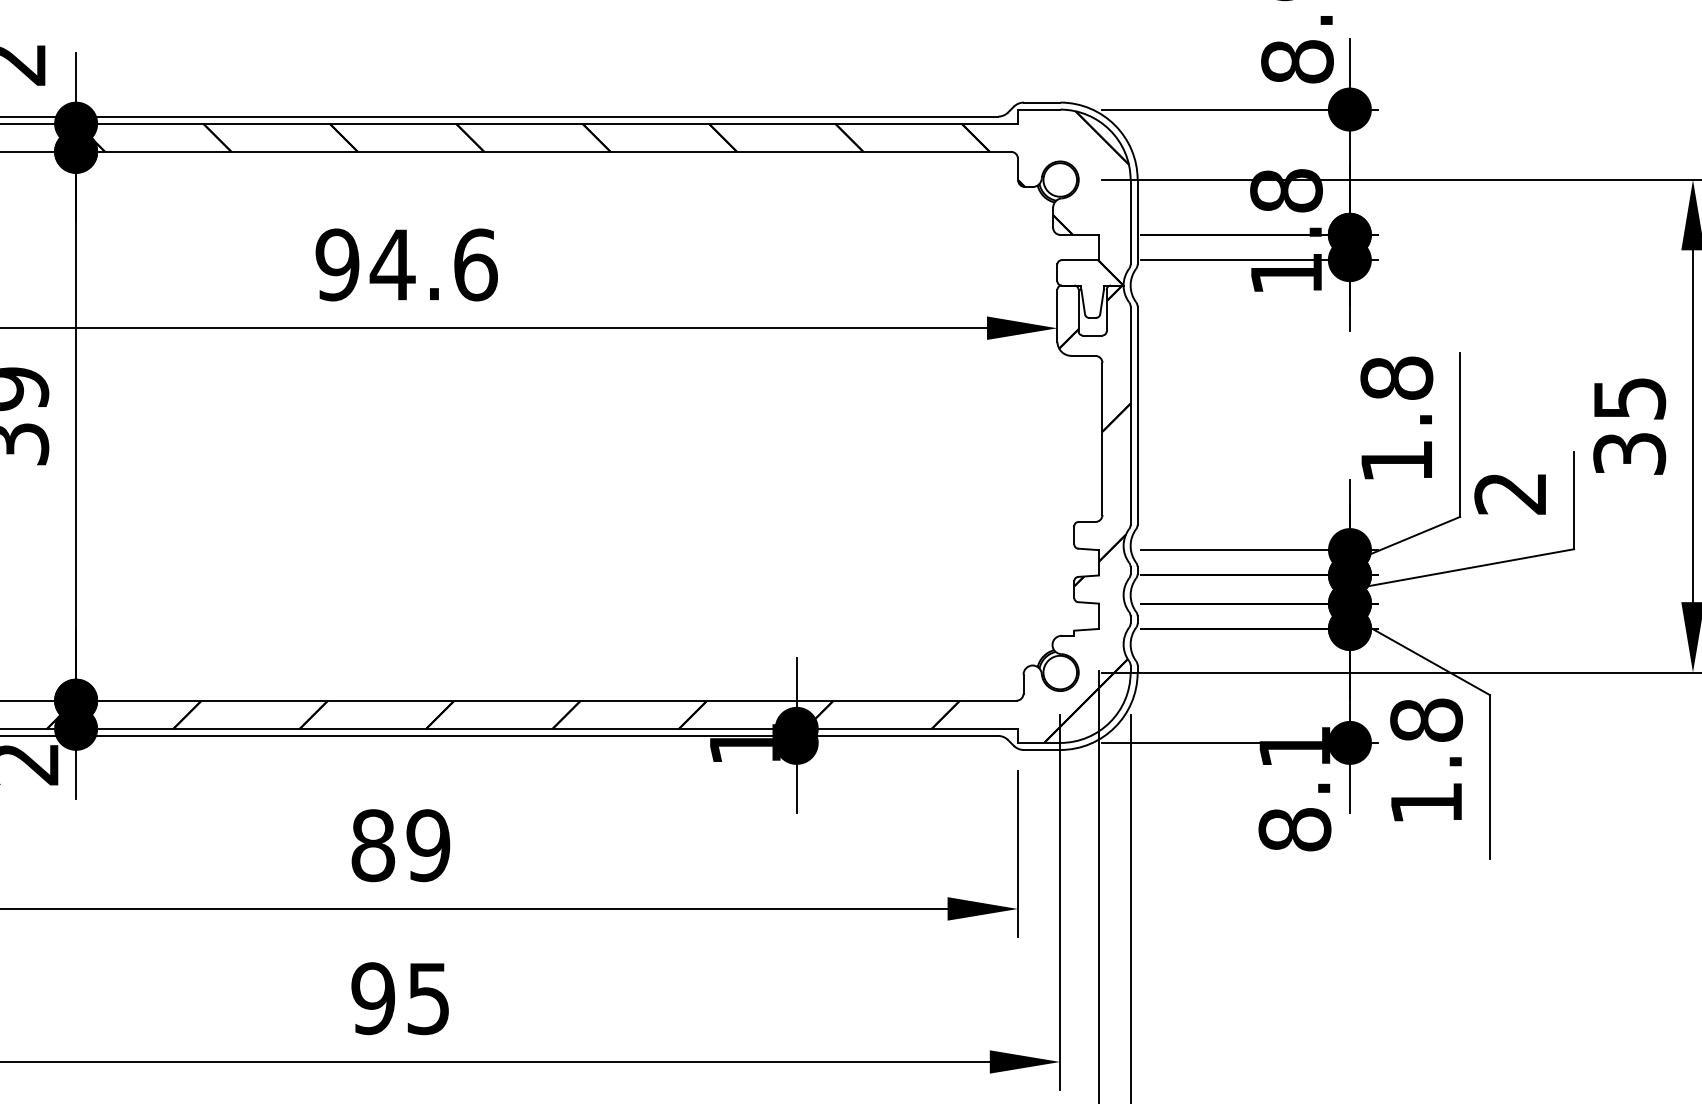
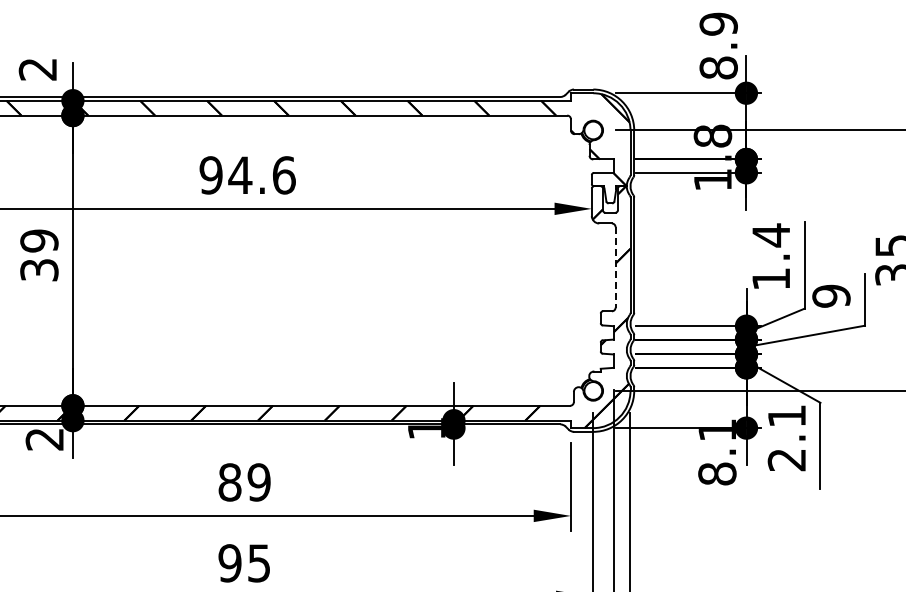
text: (1397, 378) -> (771, 235), 1.8 -> 1.4
line: (1102, 439) -> (615, 267), solid -> dashed
text: (1510, 492) -> (831, 295), 2 -> 9
text: (1425, 760) -> (786, 437), 1.8 -> 2.1

